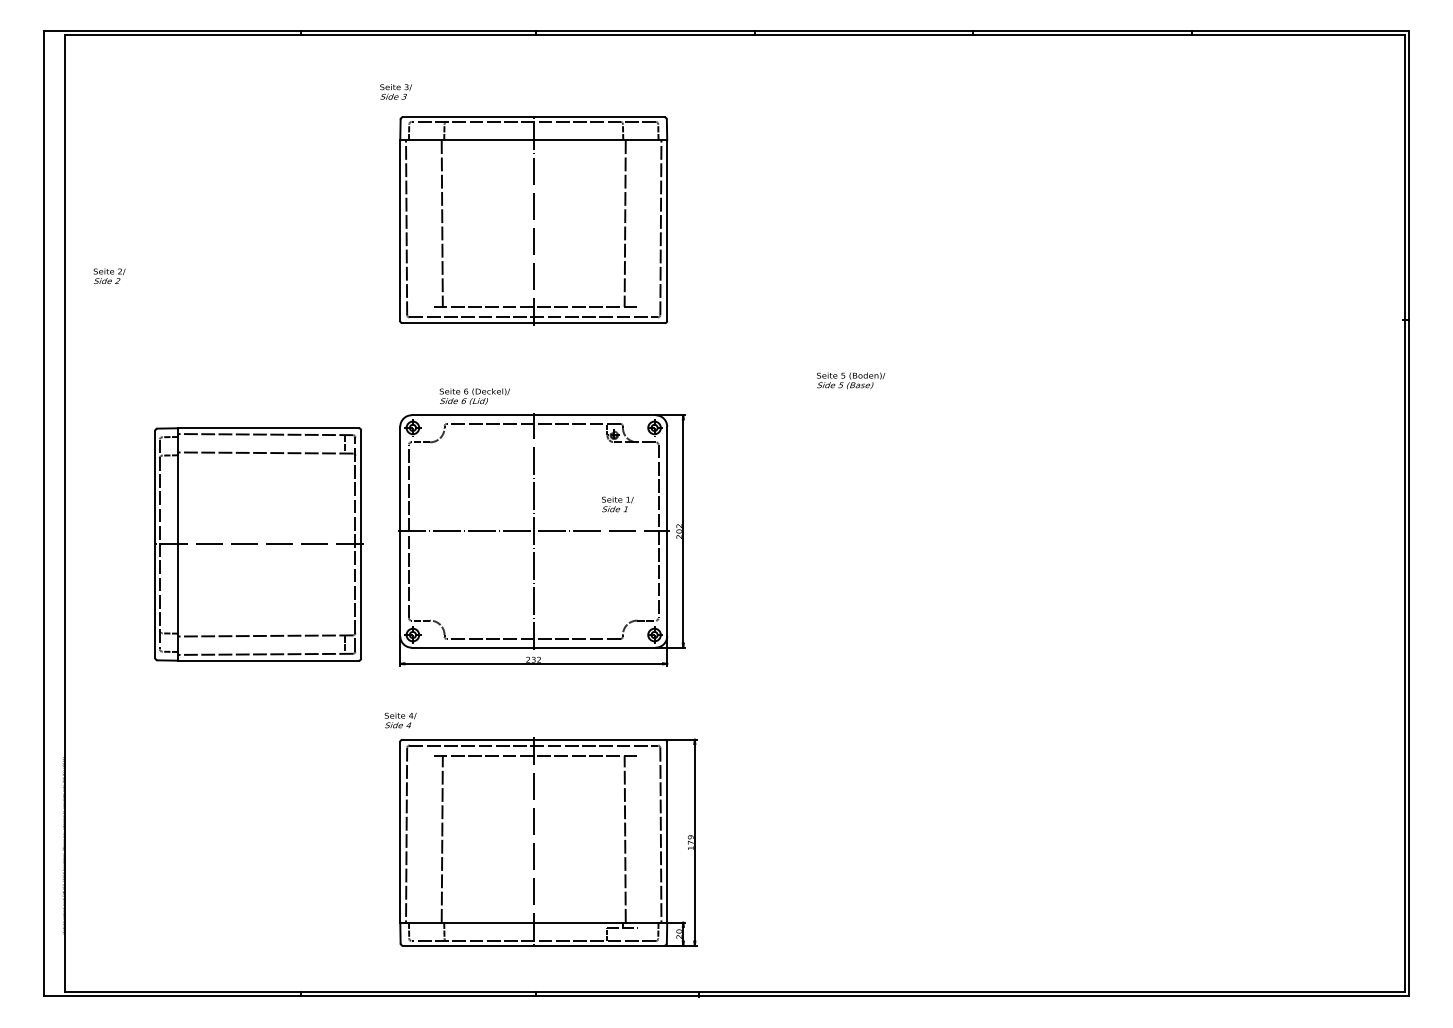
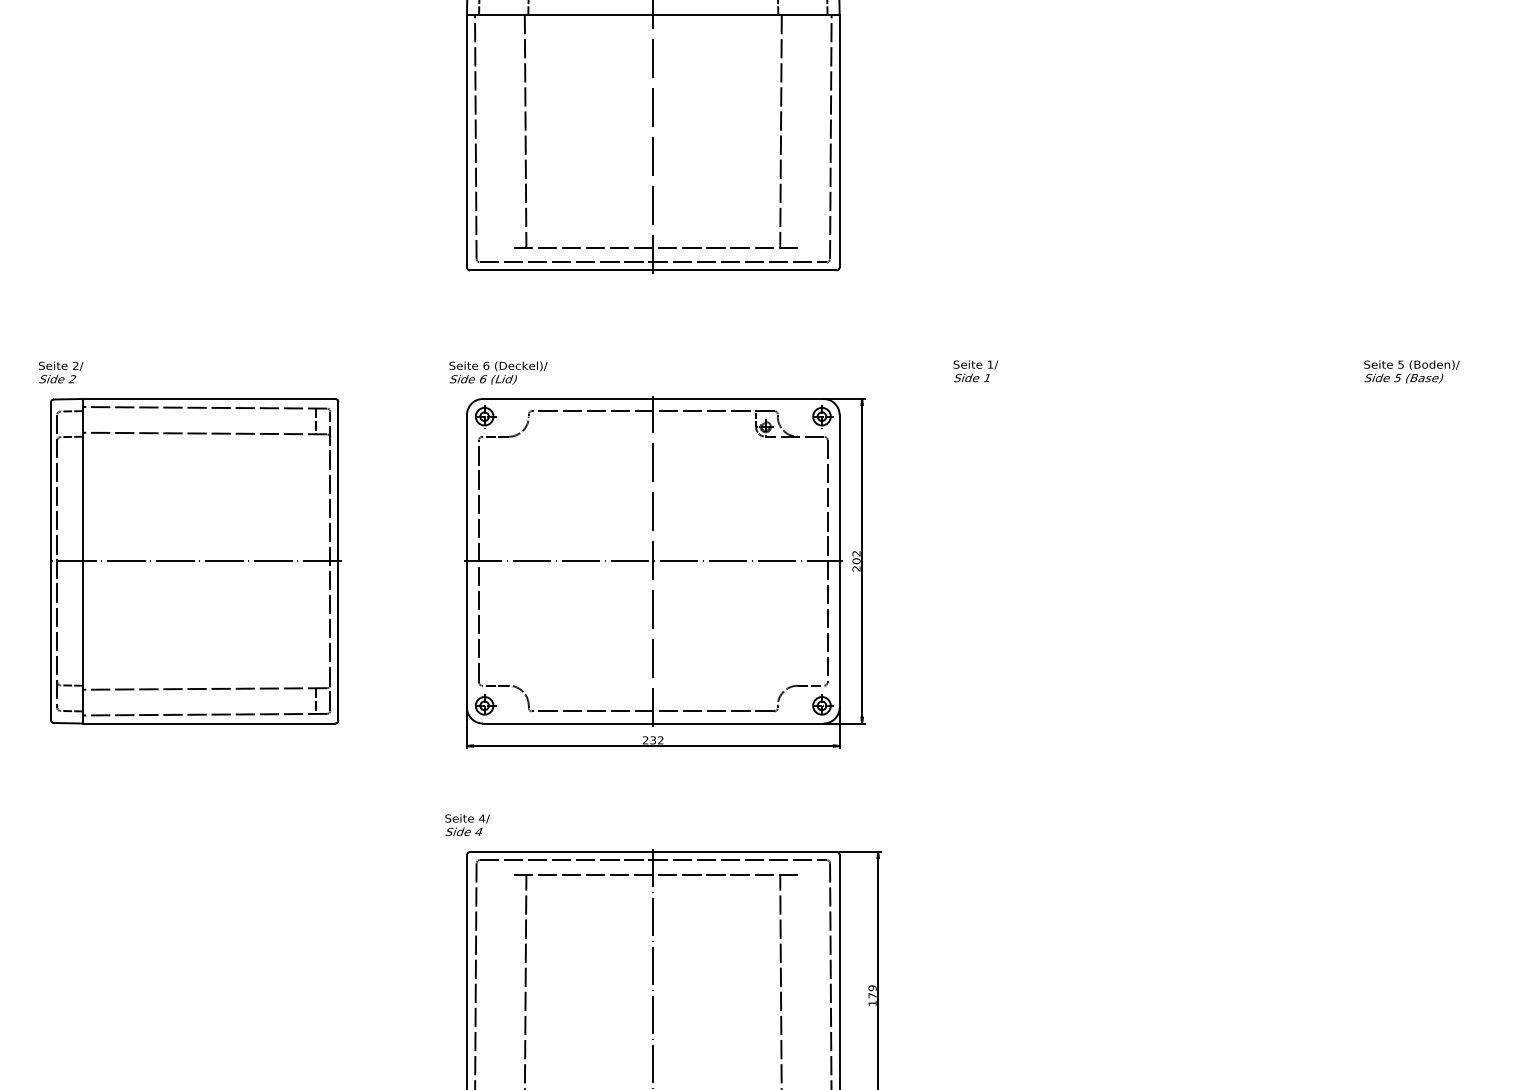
text: (109, 275) -> (60, 371), moved
text: (851, 380) -> (1412, 371), moved
text: (474, 396) -> (497, 372), moved
text: (617, 504) -> (975, 371), moved
part: (258, 544) -> (195, 561), moved

